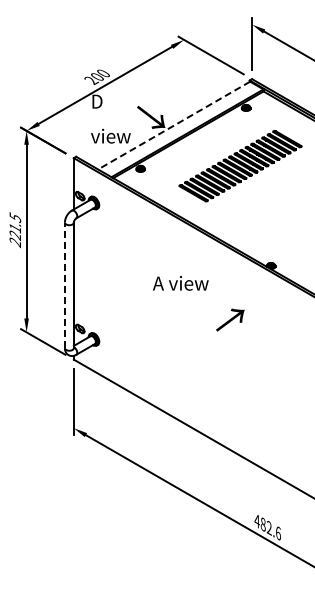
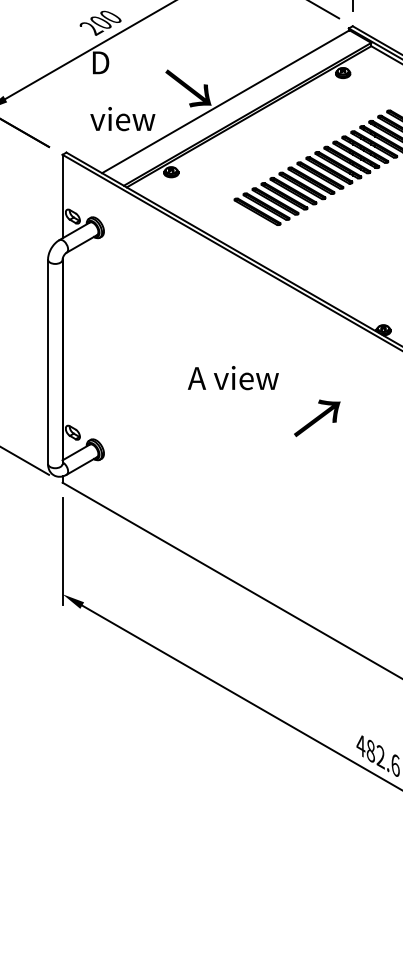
line: (174, 125) -> (226, 101), dashed -> solid
text: (180, 283) -> (232, 378), moved
line: (64, 285) -> (47, 362), dashed -> solid

